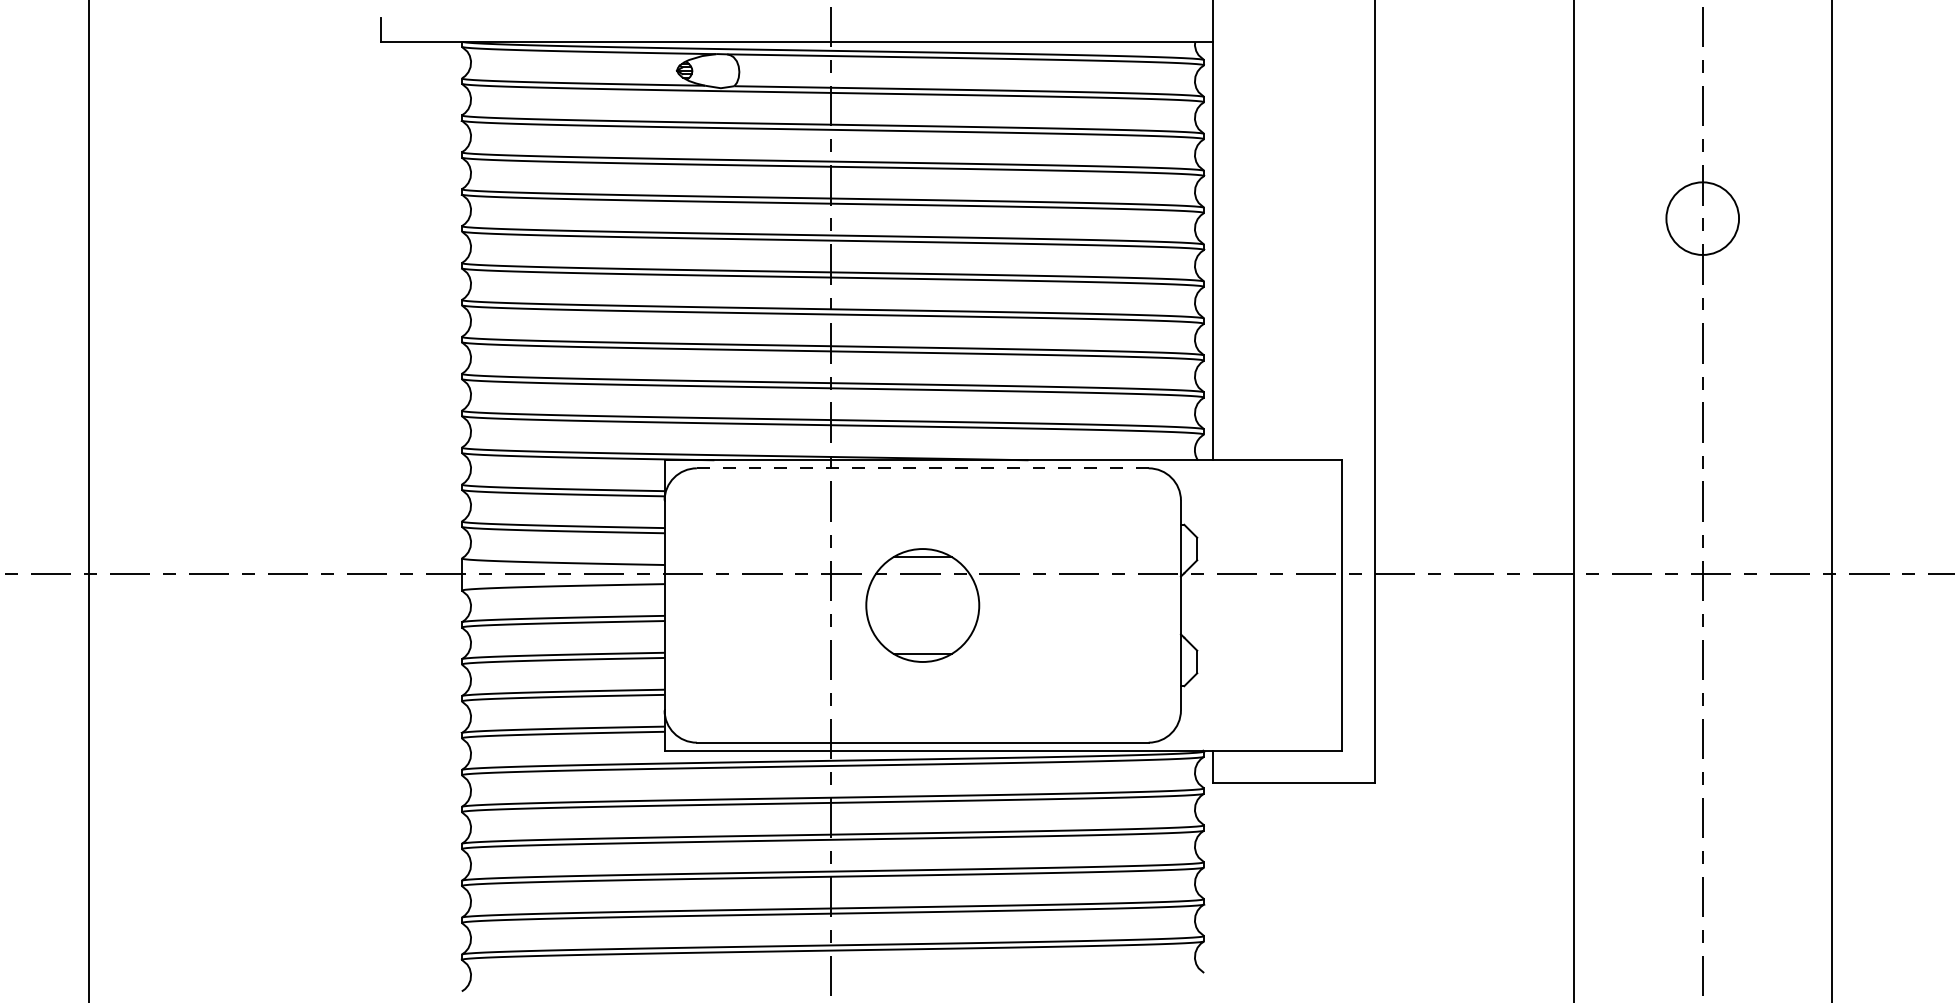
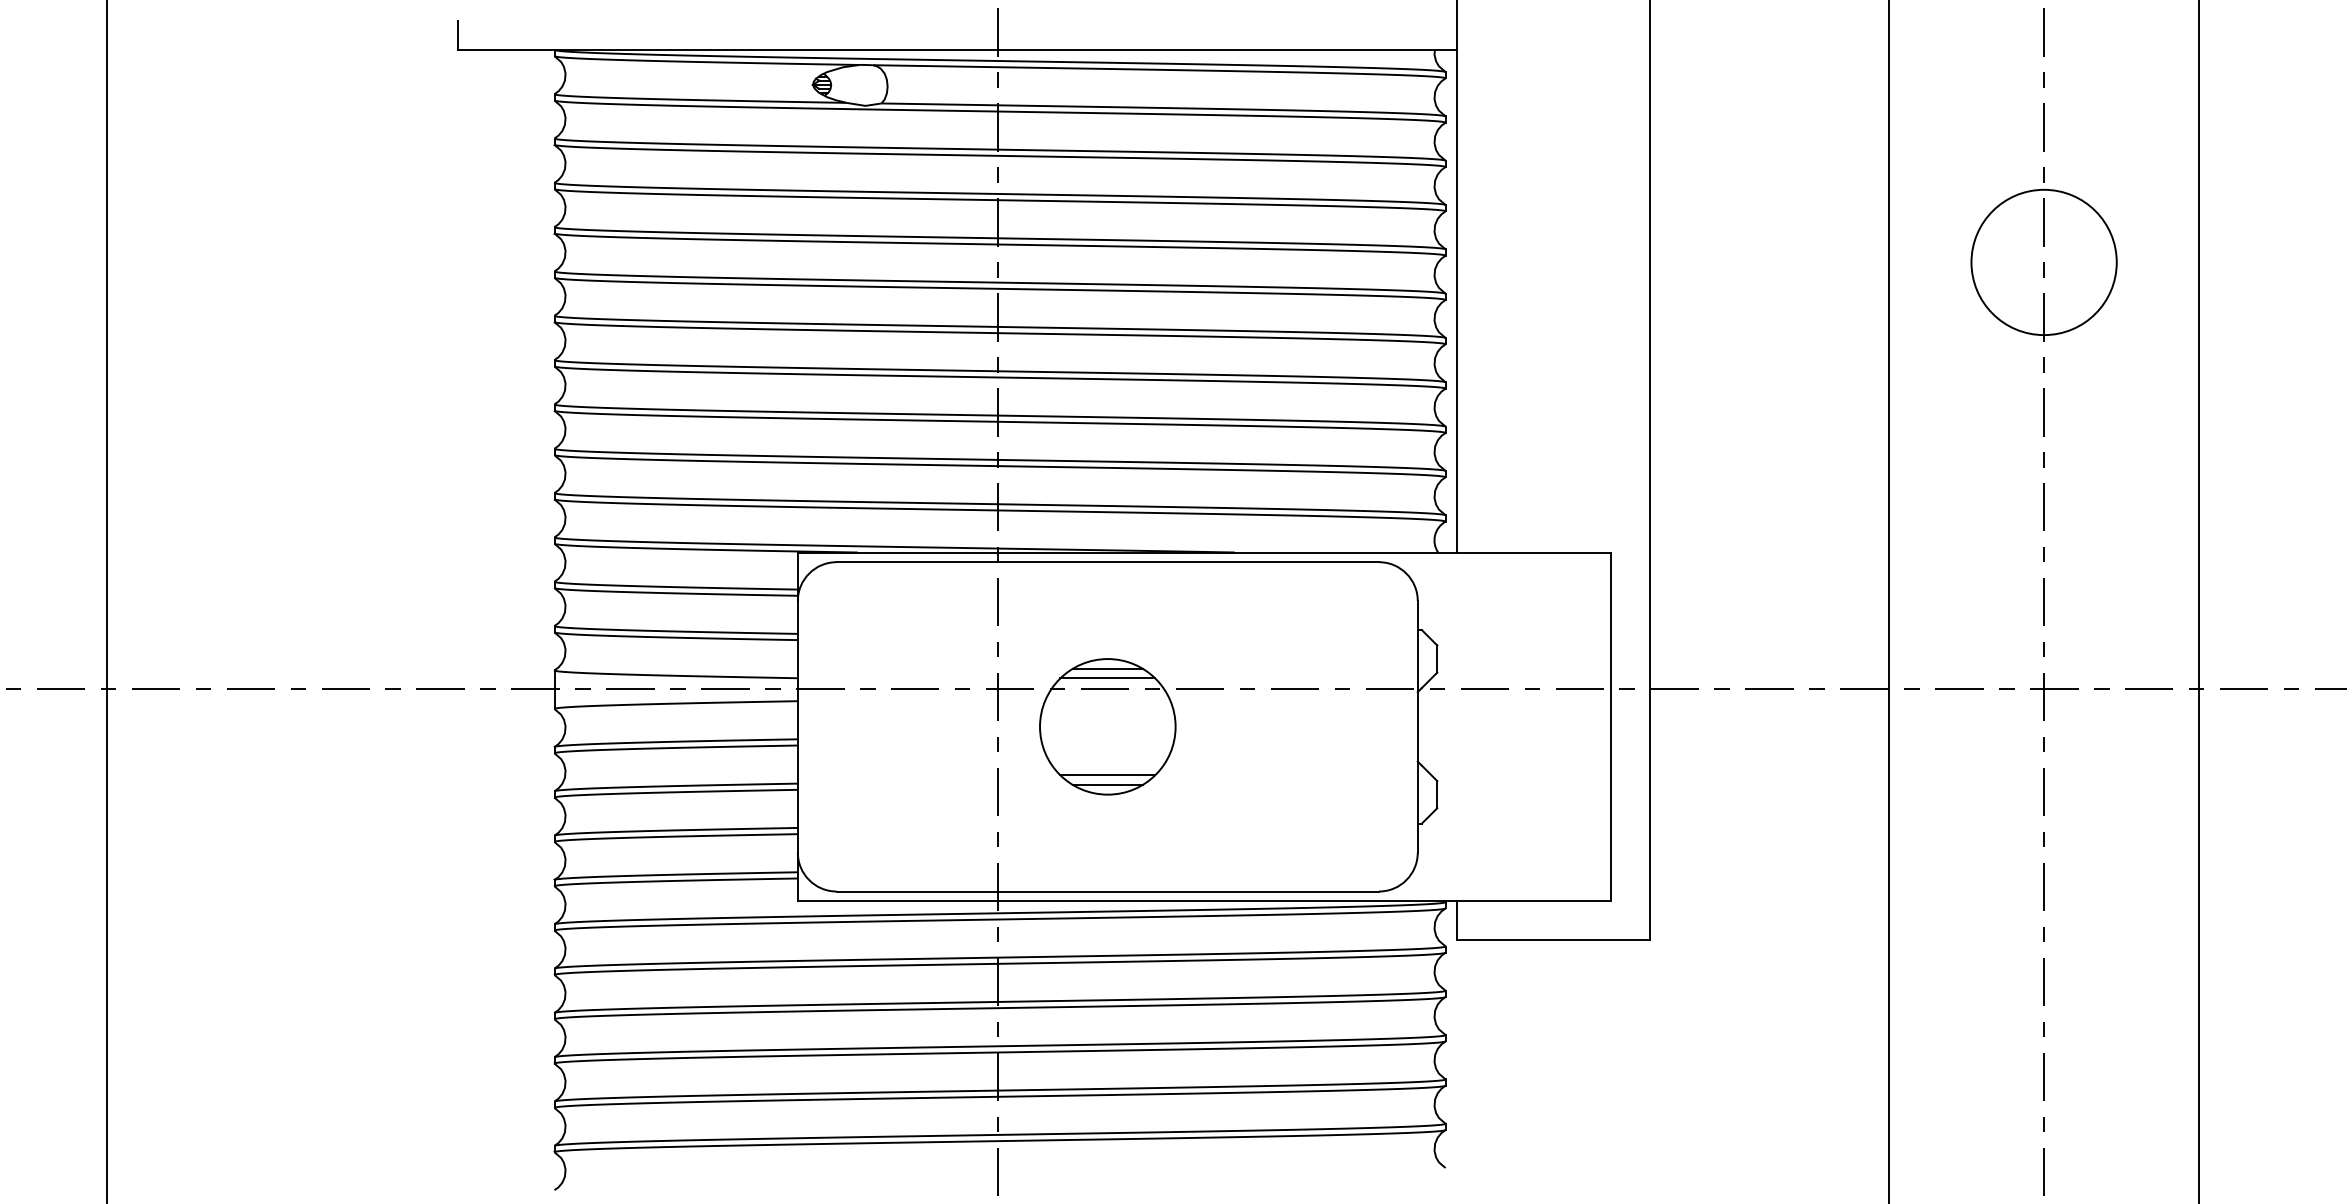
circle: (1702, 218) -> (2043, 262), size x1.67
line: (923, 468) -> (1108, 562), dashed -> solid
line: (922, 565) -> (1107, 678), added
line: (922, 646) -> (1107, 775), added

